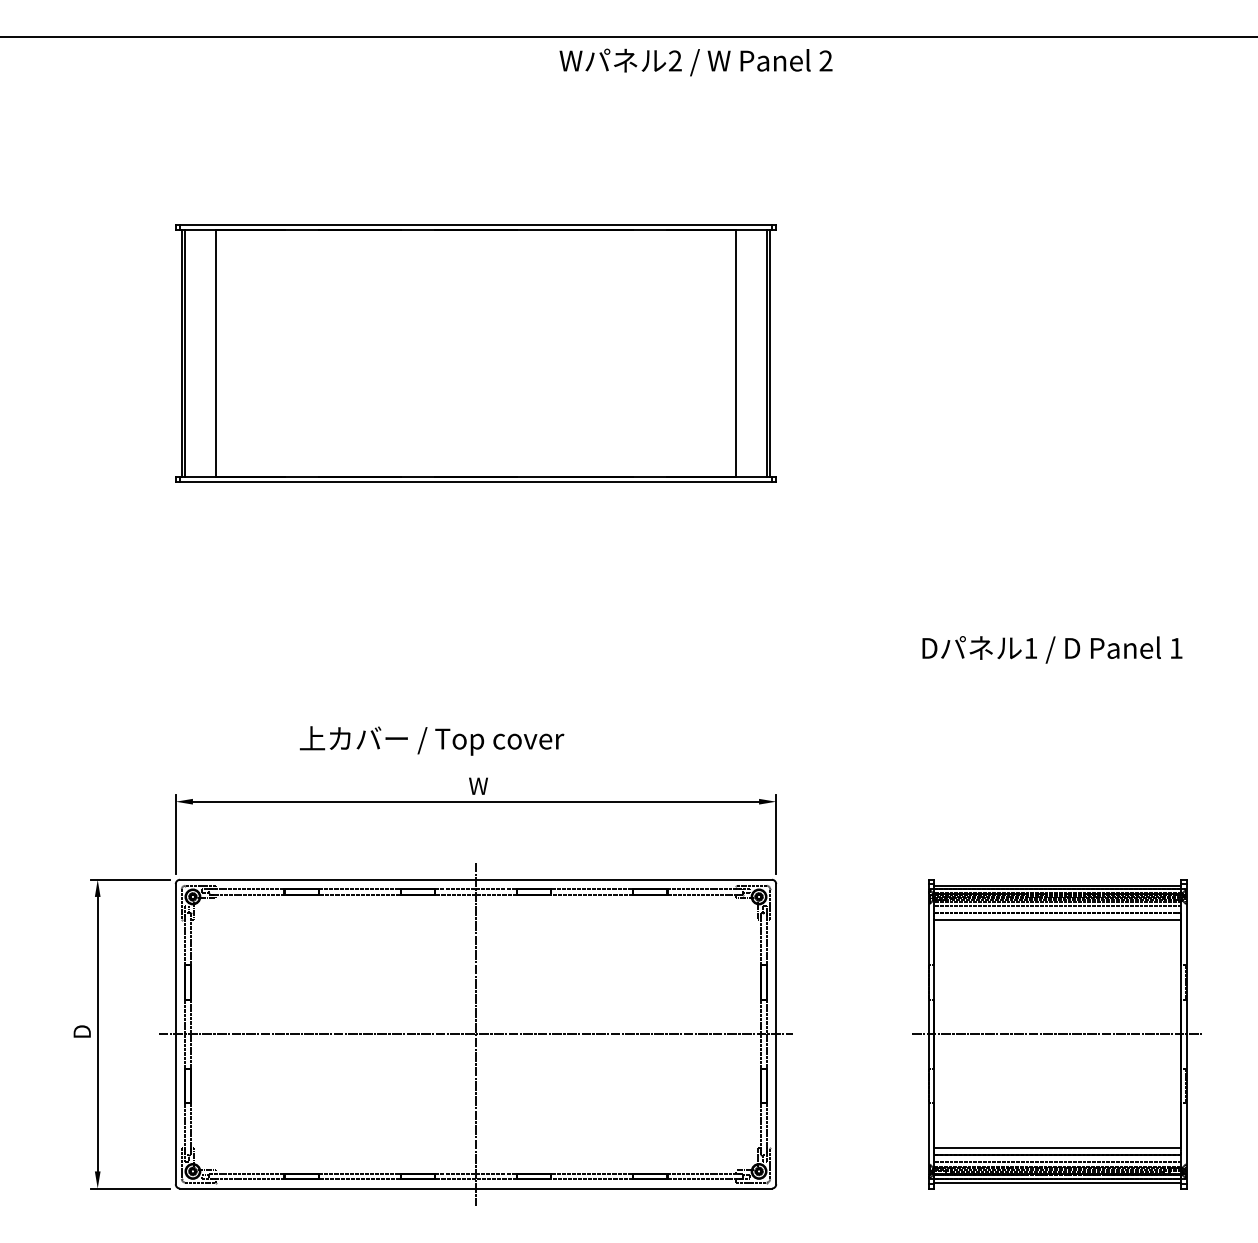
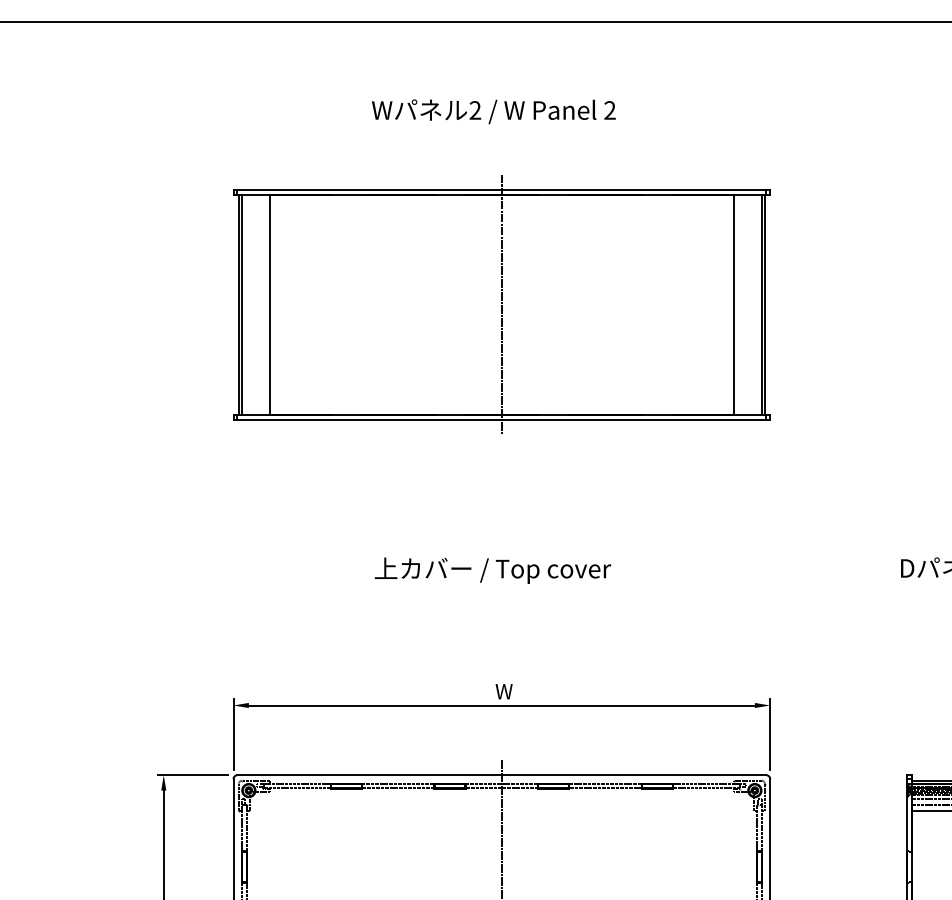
text: (695, 62) -> (493, 111), moved
line: (476, 353) -> (502, 304), added
text: (431, 740) -> (492, 570), moved

